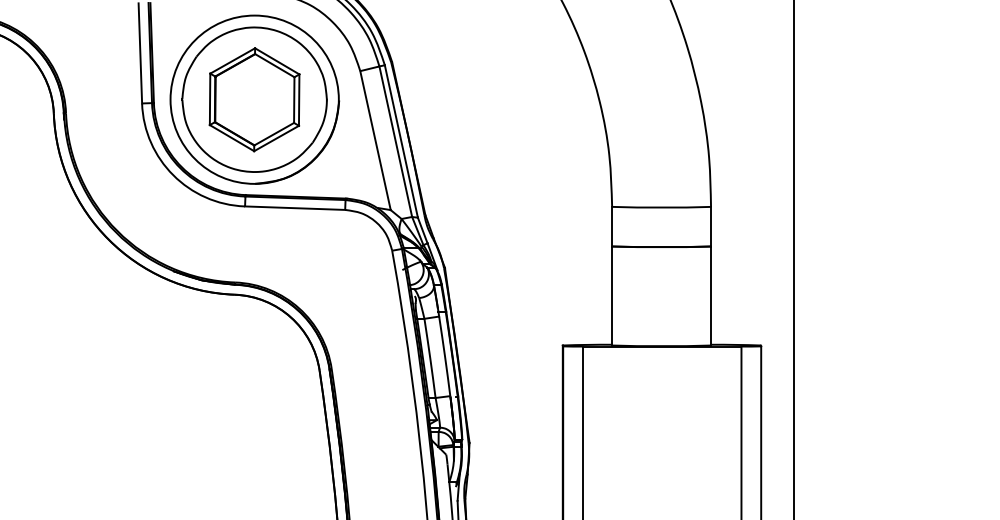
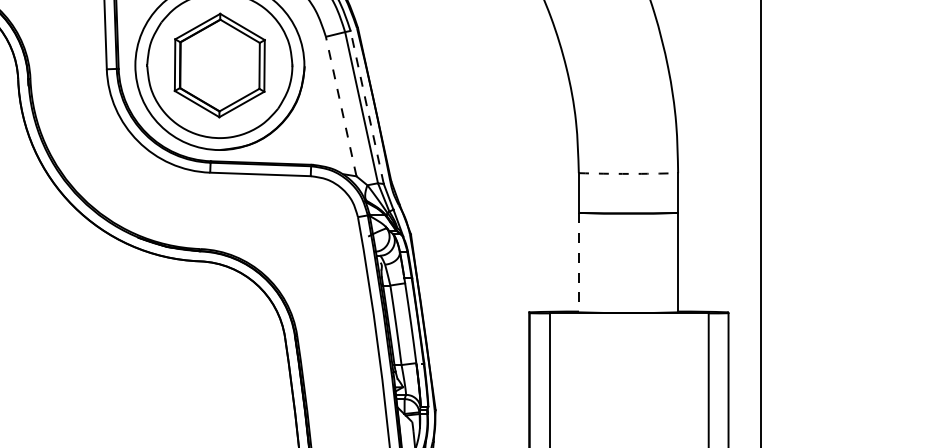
line: (375, 140) -> (341, 106), solid -> dashed
line: (401, 141) -> (367, 107), solid -> dashed
arc: (661, 207) -> (628, 173), solid -> dashed
line: (612, 296) -> (579, 263), solid -> dashed

